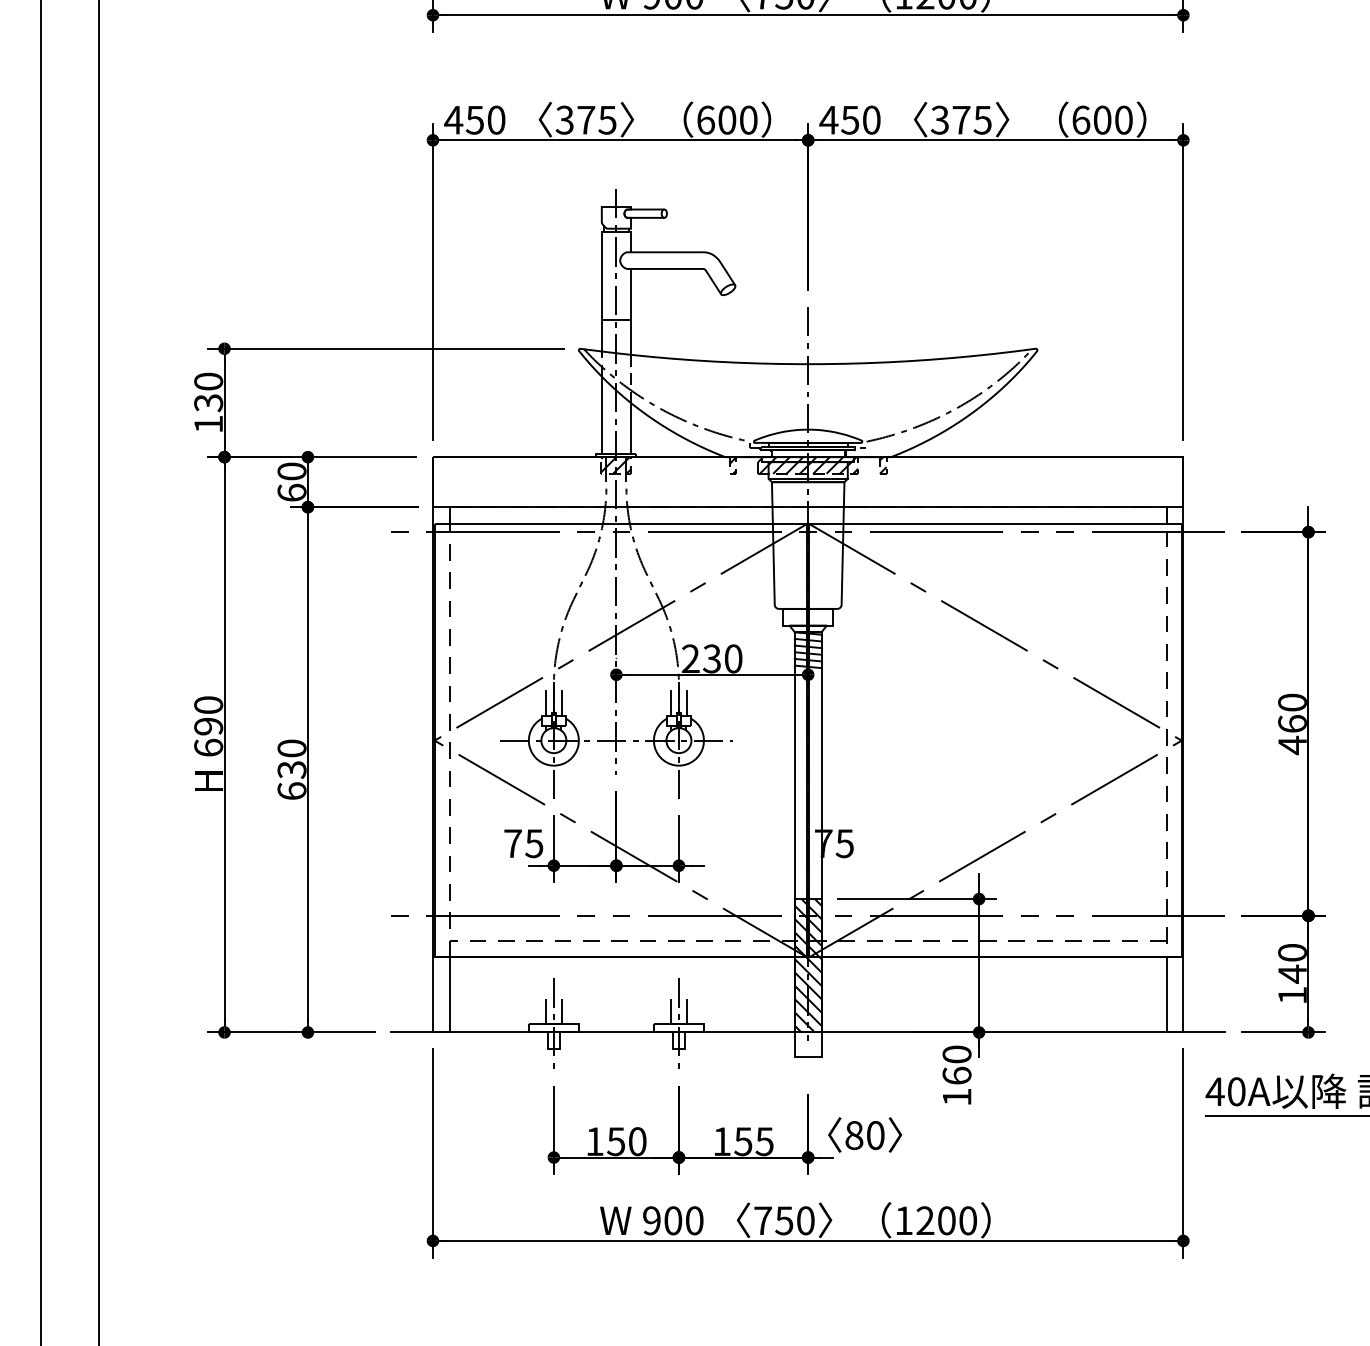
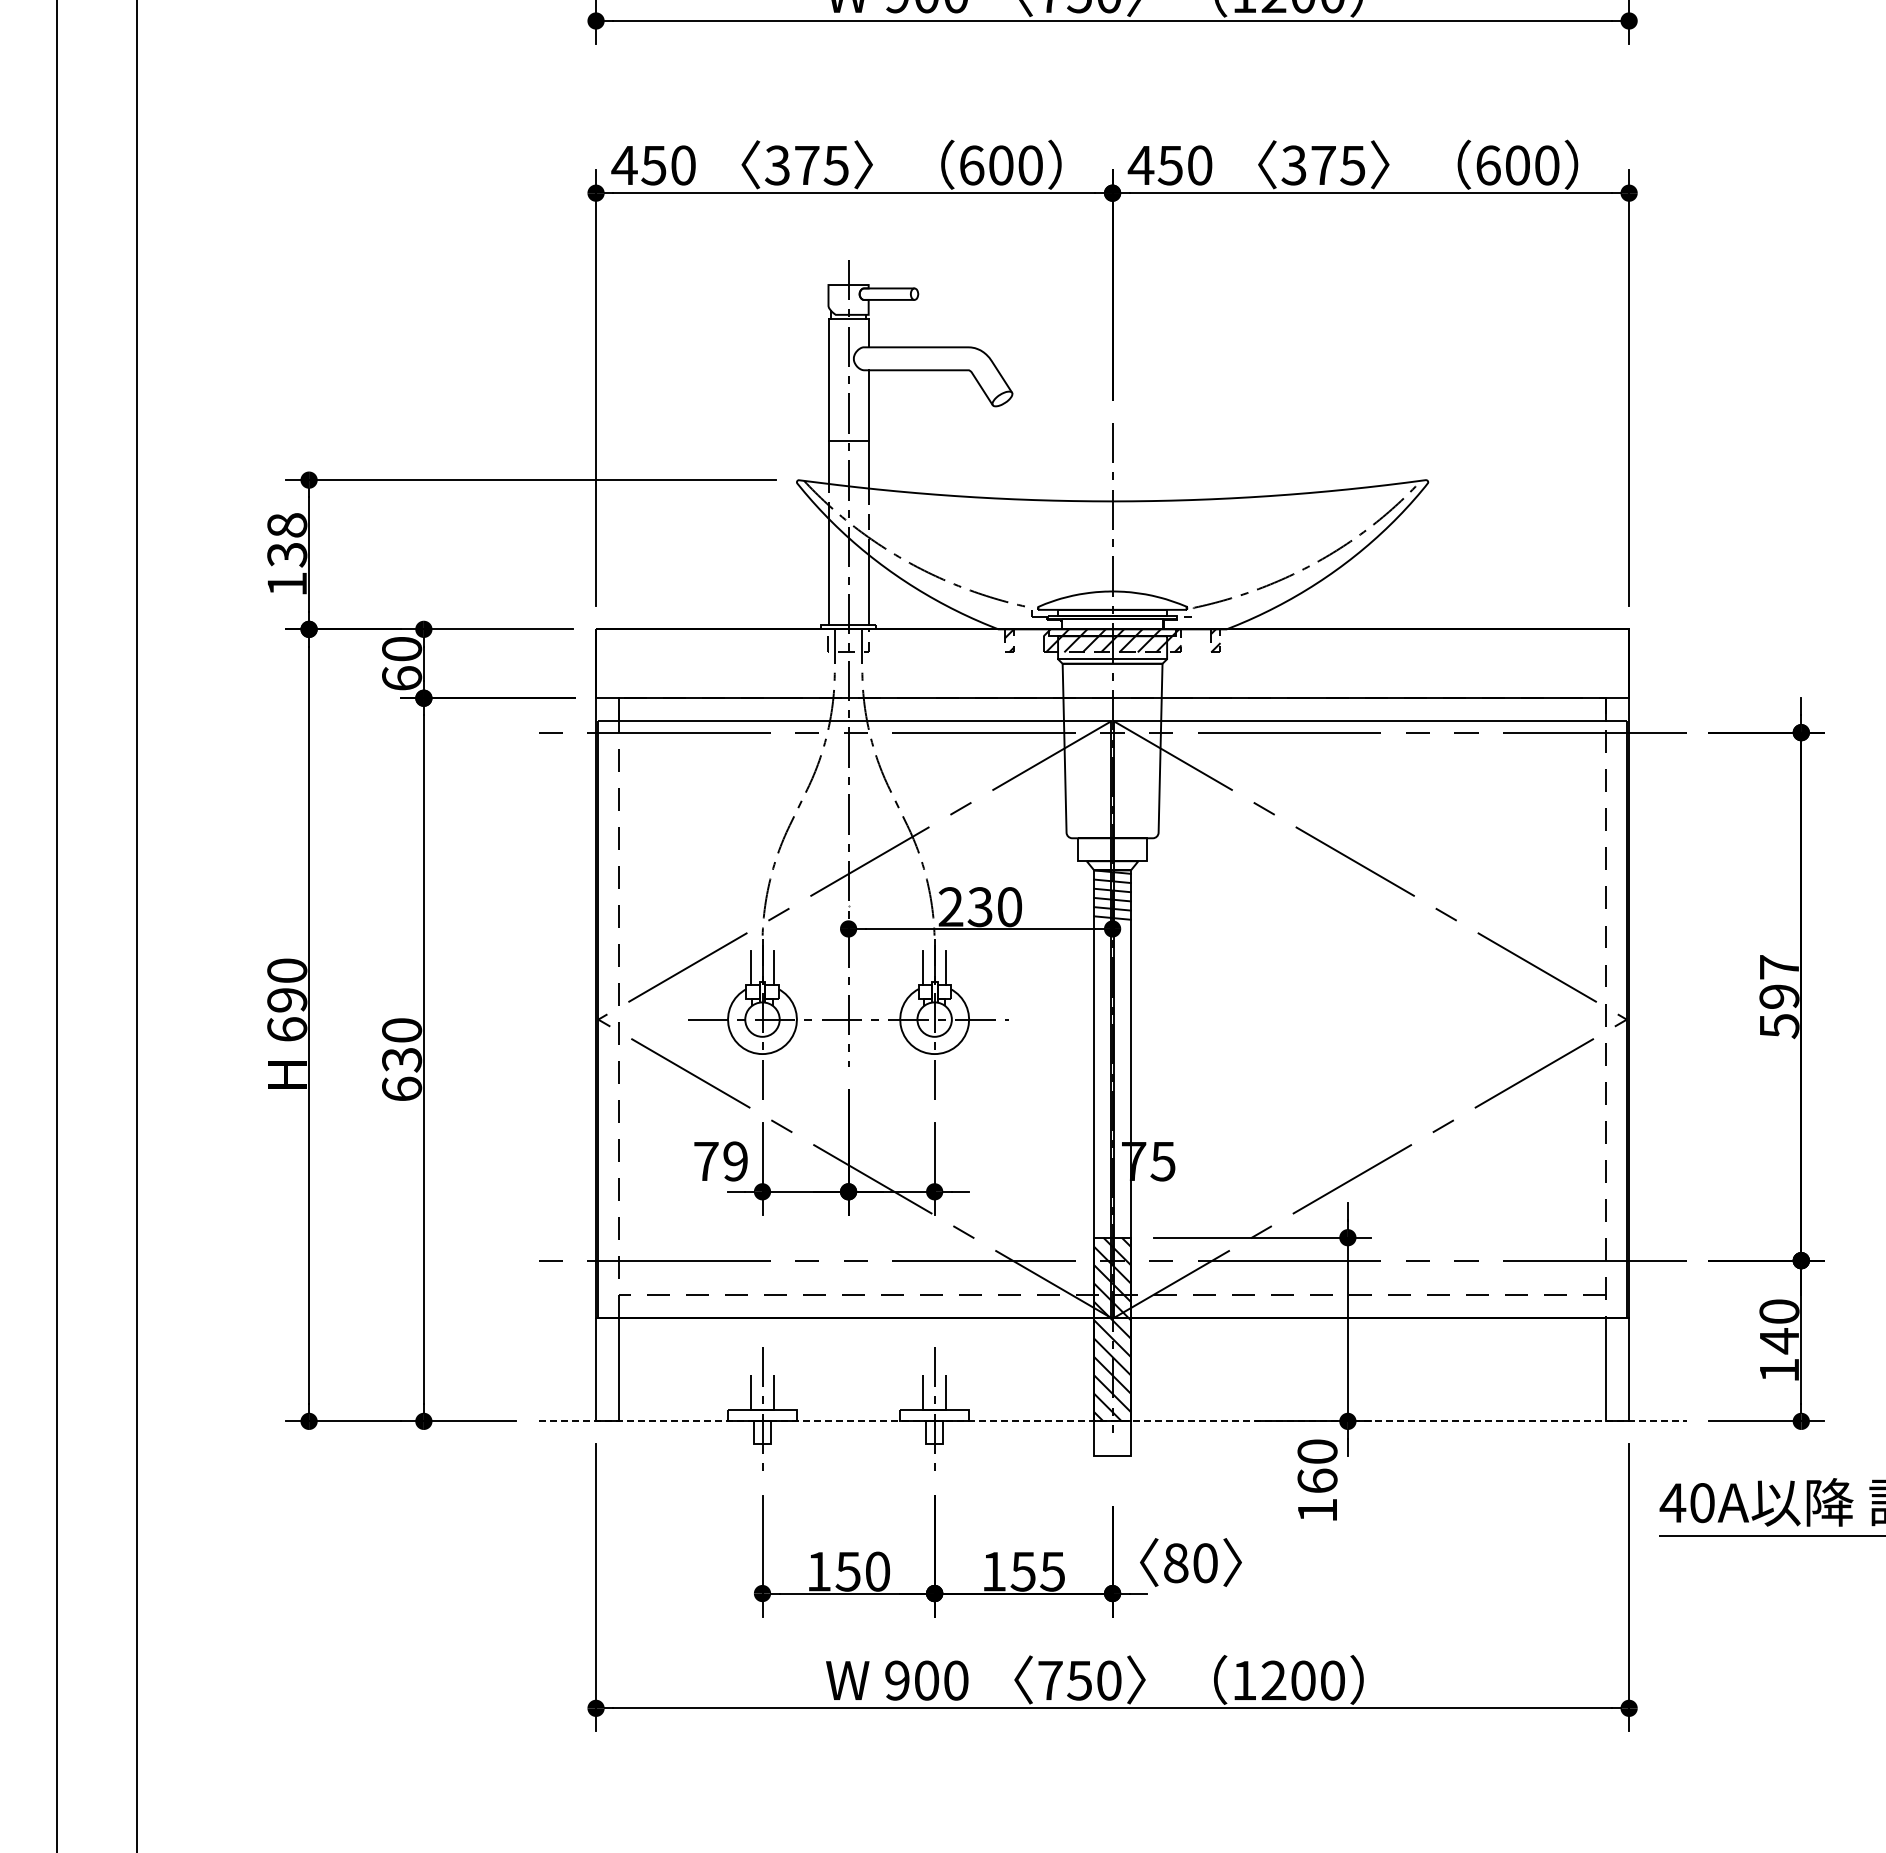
text: (208, 381) -> (287, 525), 130 -> 138
hatch: (616, 465) -> (848, 640), removed
text: (1292, 724) -> (1779, 997), 460 -> 597
text: (533, 843) -> (734, 1161), 75 -> 79
line: (808, 1032) -> (1112, 1421), solid -> dashed

